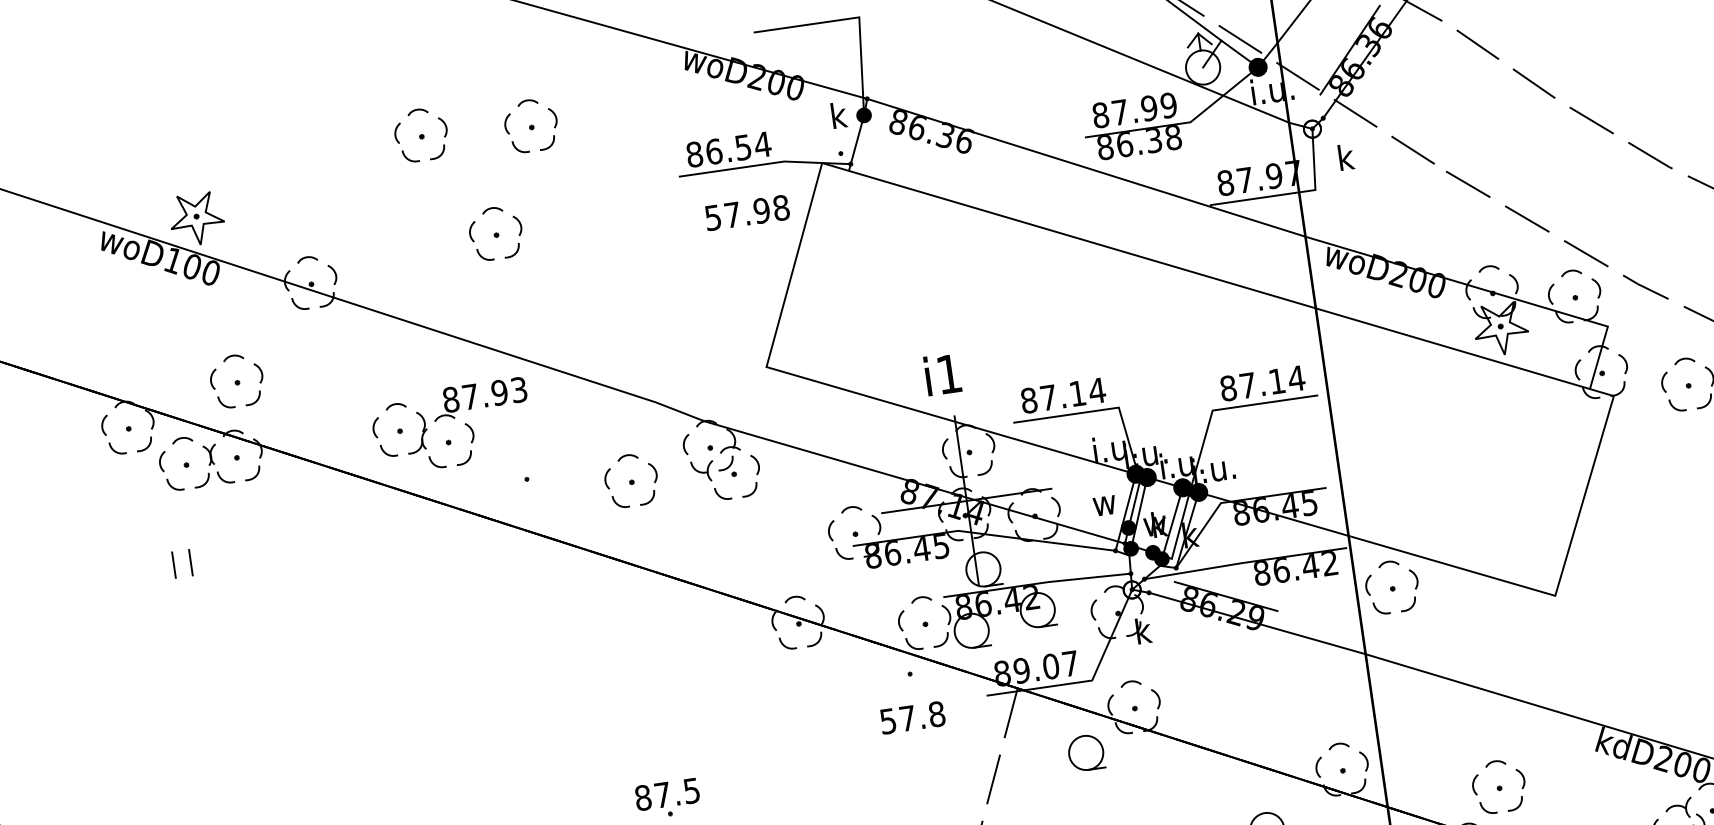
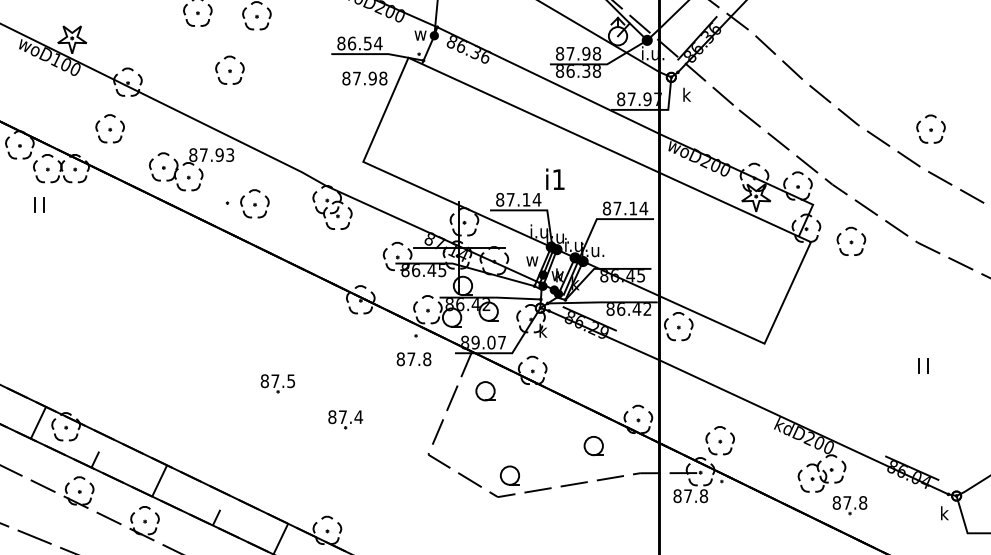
text: (1167, 105) -> (596, 53), 87.99 -> 87.98
text: (837, 114) -> (420, 33), k -> w
text: (713, 217) -> (346, 78), 57.98^J -> 87.98^J
text: (942, 372) -> (555, 178), moved
part: (235, 380) -> (109, 128), moved
part: (630, 480) -> (254, 203), moved
part: (183, 563) -> (39, 204), moved
text: (887, 721) -> (400, 359), 57.8^J -> 87.8^J
part: (1086, 753) -> (485, 391), moved

